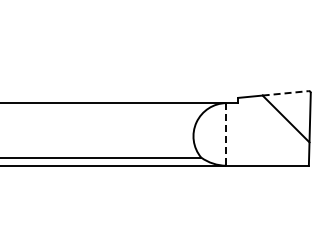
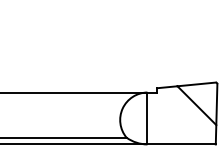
line: (286, 93) -> (197, 84), dashed -> solid
line: (226, 134) -> (147, 118), dashed -> solid

